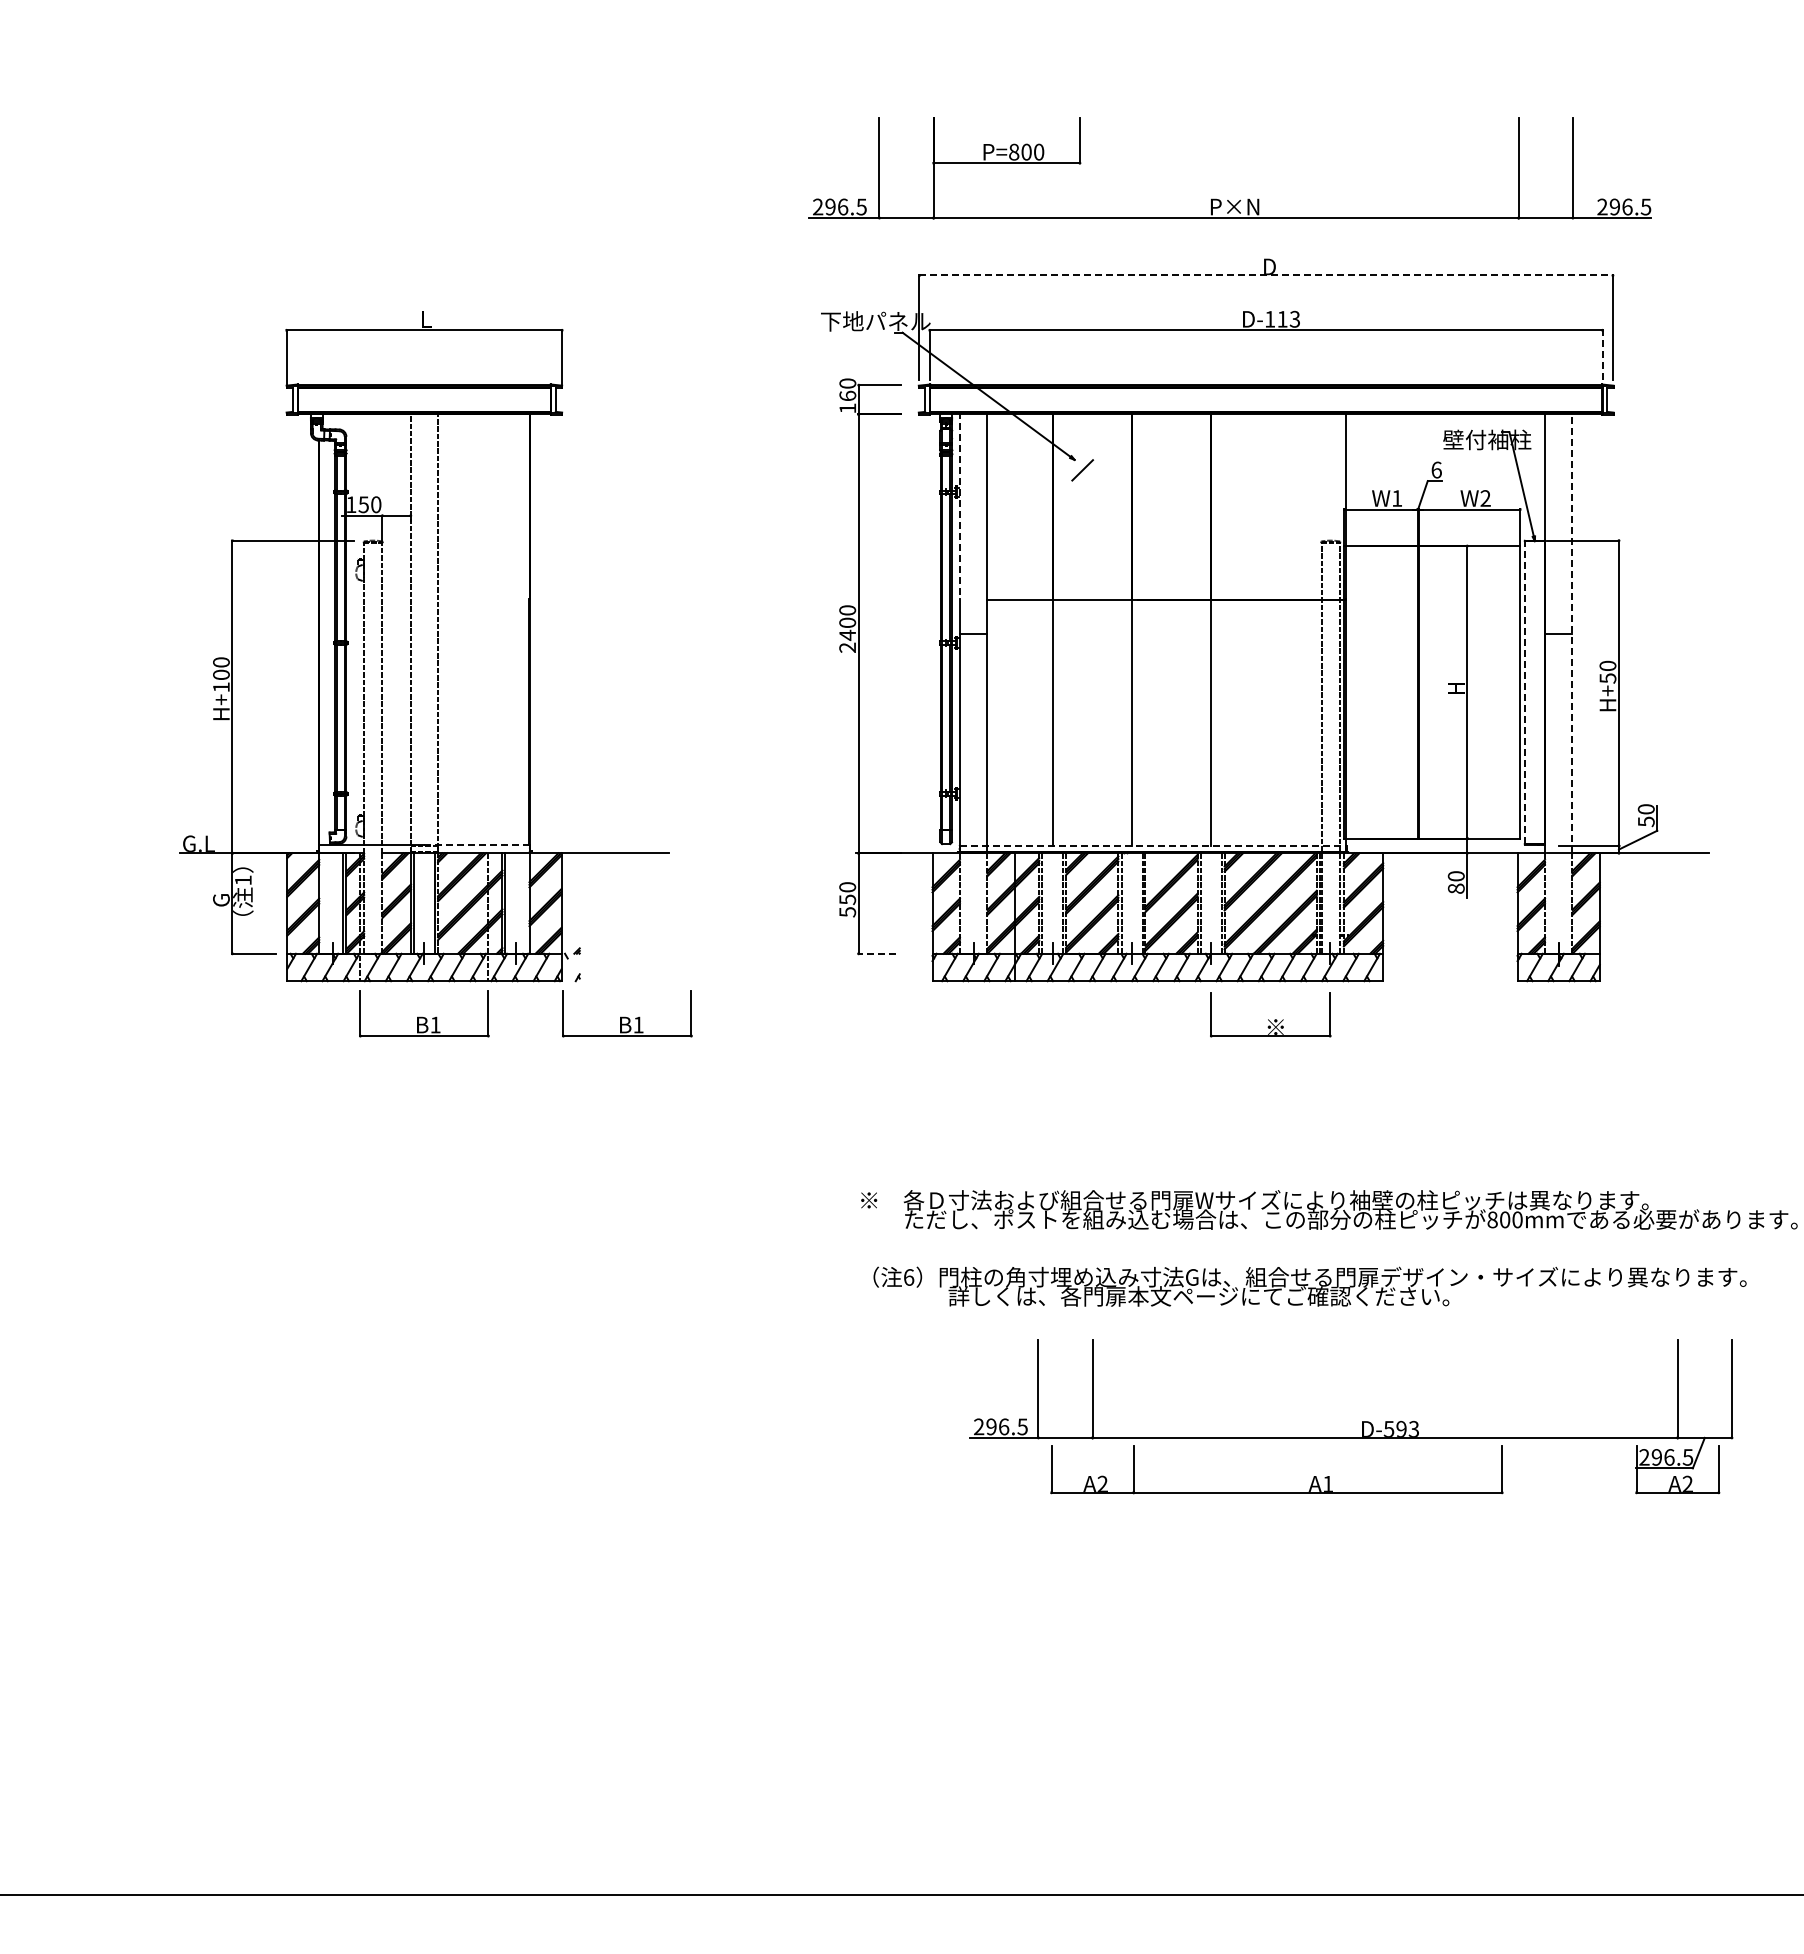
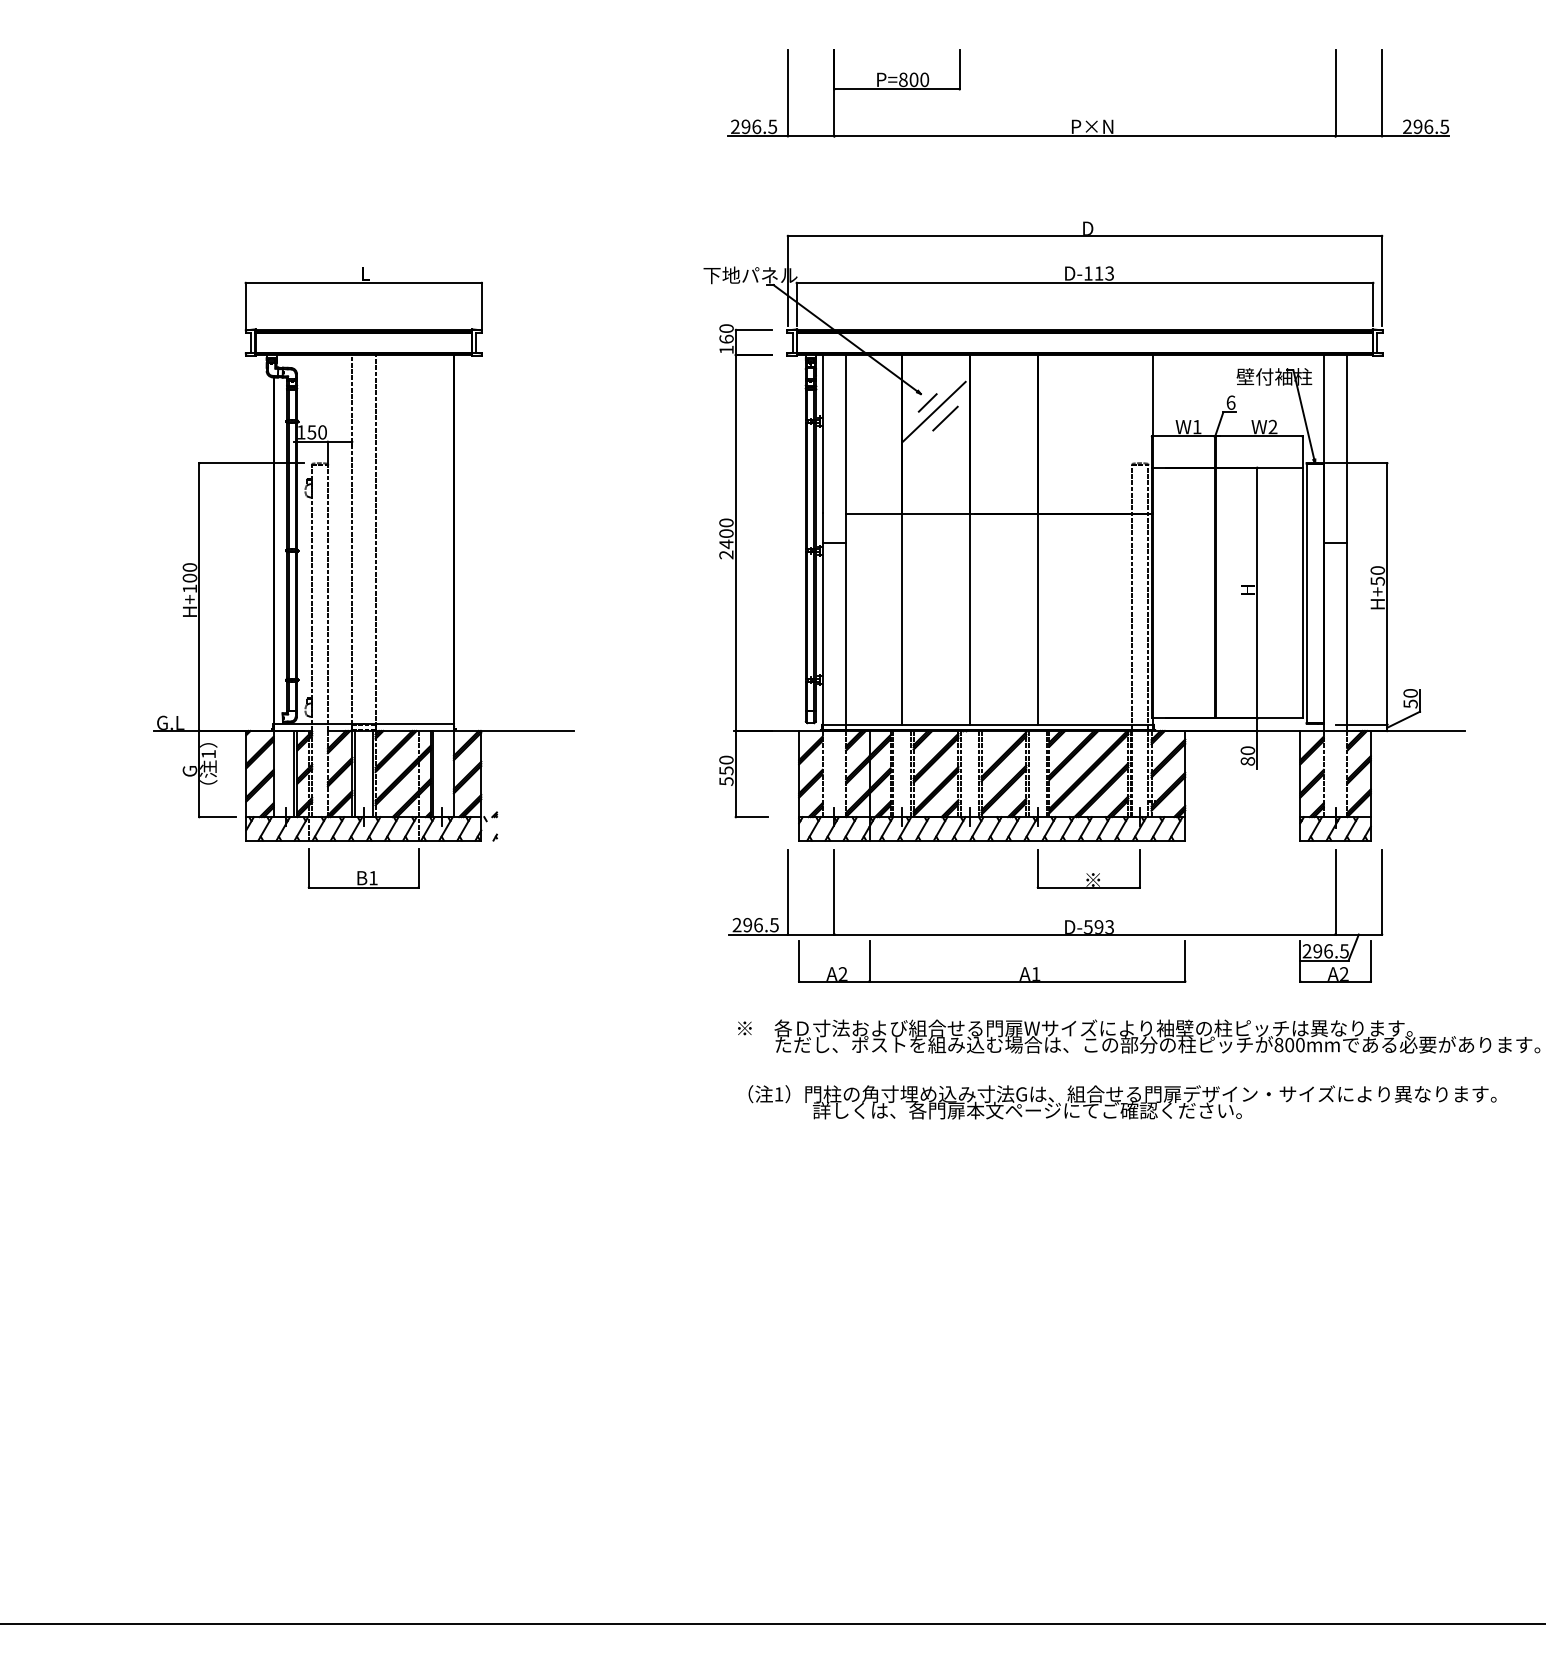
part: (1228, 200) -> (1086, 121), moved
line: (1266, 275) -> (1085, 236), dashed -> solid
line: (1602, 354) -> (1373, 303), dashed -> solid
line: (1090, 480) -> (934, 411), added
line: (1103, 488) -> (945, 418), added
line: (960, 506) -> (823, 433), dashed -> solid
line: (1572, 633) -> (1347, 542), dashed -> solid
line: (1524, 692) -> (1306, 593), dashed -> solid
line: (476, 844) -> (408, 723), dashed -> solid
line: (1153, 845) -> (988, 724), dashed -> solid
line: (877, 953) -> (752, 816), dashed -> solid
part: (627, 1013) -> (537, 868), removed
text: (909, 1277) -> (779, 1094), 6 -> 1
part: (1362, 1421) -> (1065, 920), moved

